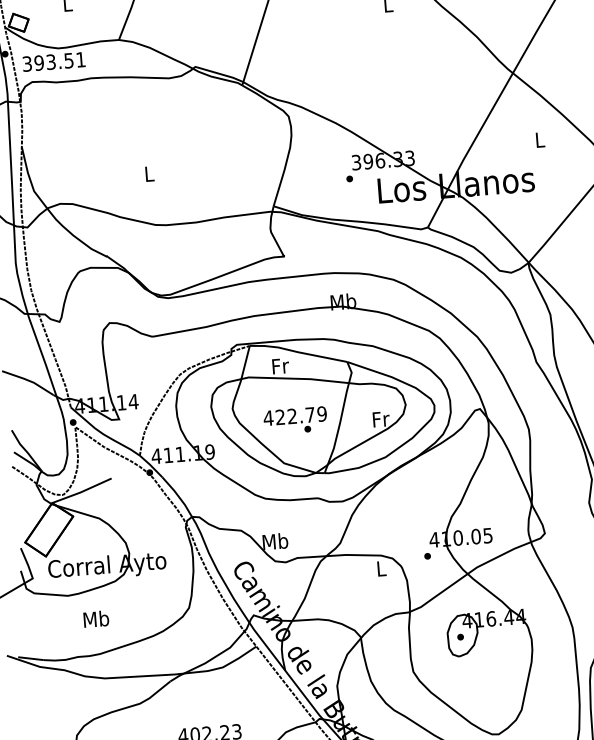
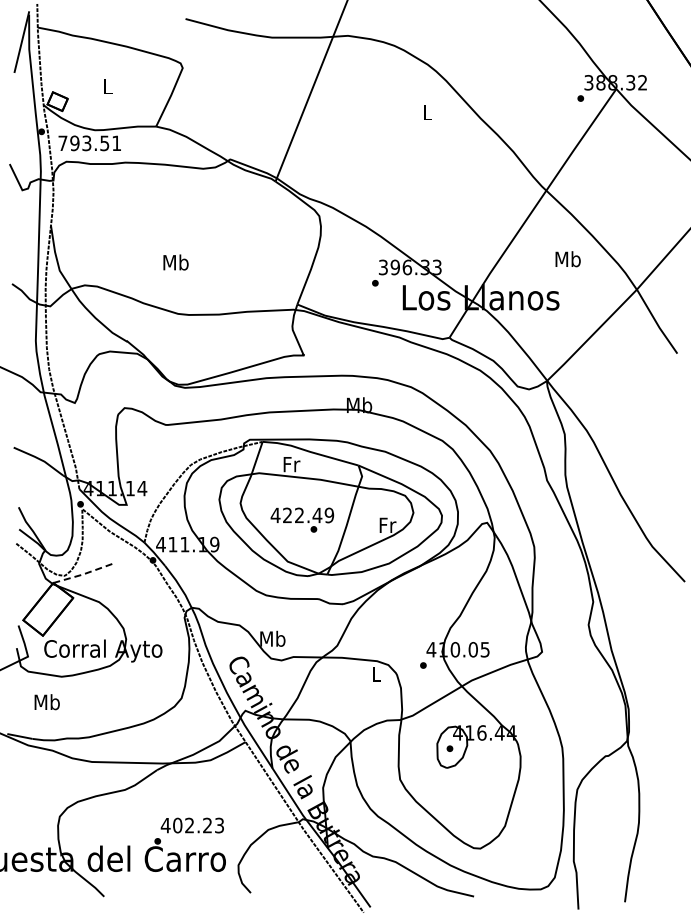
text: (26, 64) -> (62, 143), 393.51 -> 793.51
text: (539, 140) -> (567, 259), L -> Mb
text: (148, 173) -> (175, 262), L -> Mb
text: (310, 415) -> (317, 515), 422.79 -> 422.49
line: (81, 492) -> (83, 574), solid -> dashed
text: (95, 619) -> (46, 702), moved

